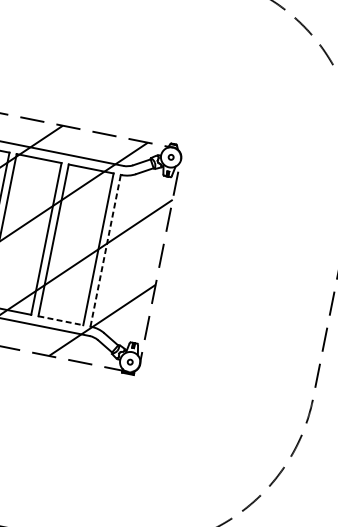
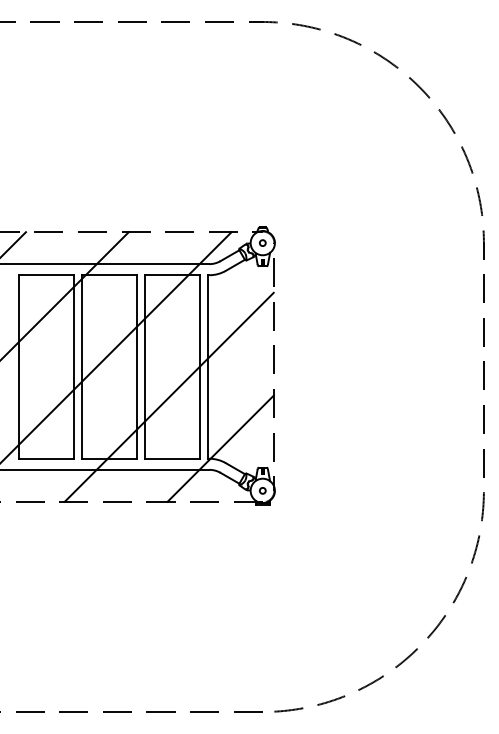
line: (105, 251) -> (208, 367), dashed -> solid
line: (60, 320) -> (172, 458), dashed -> solid

